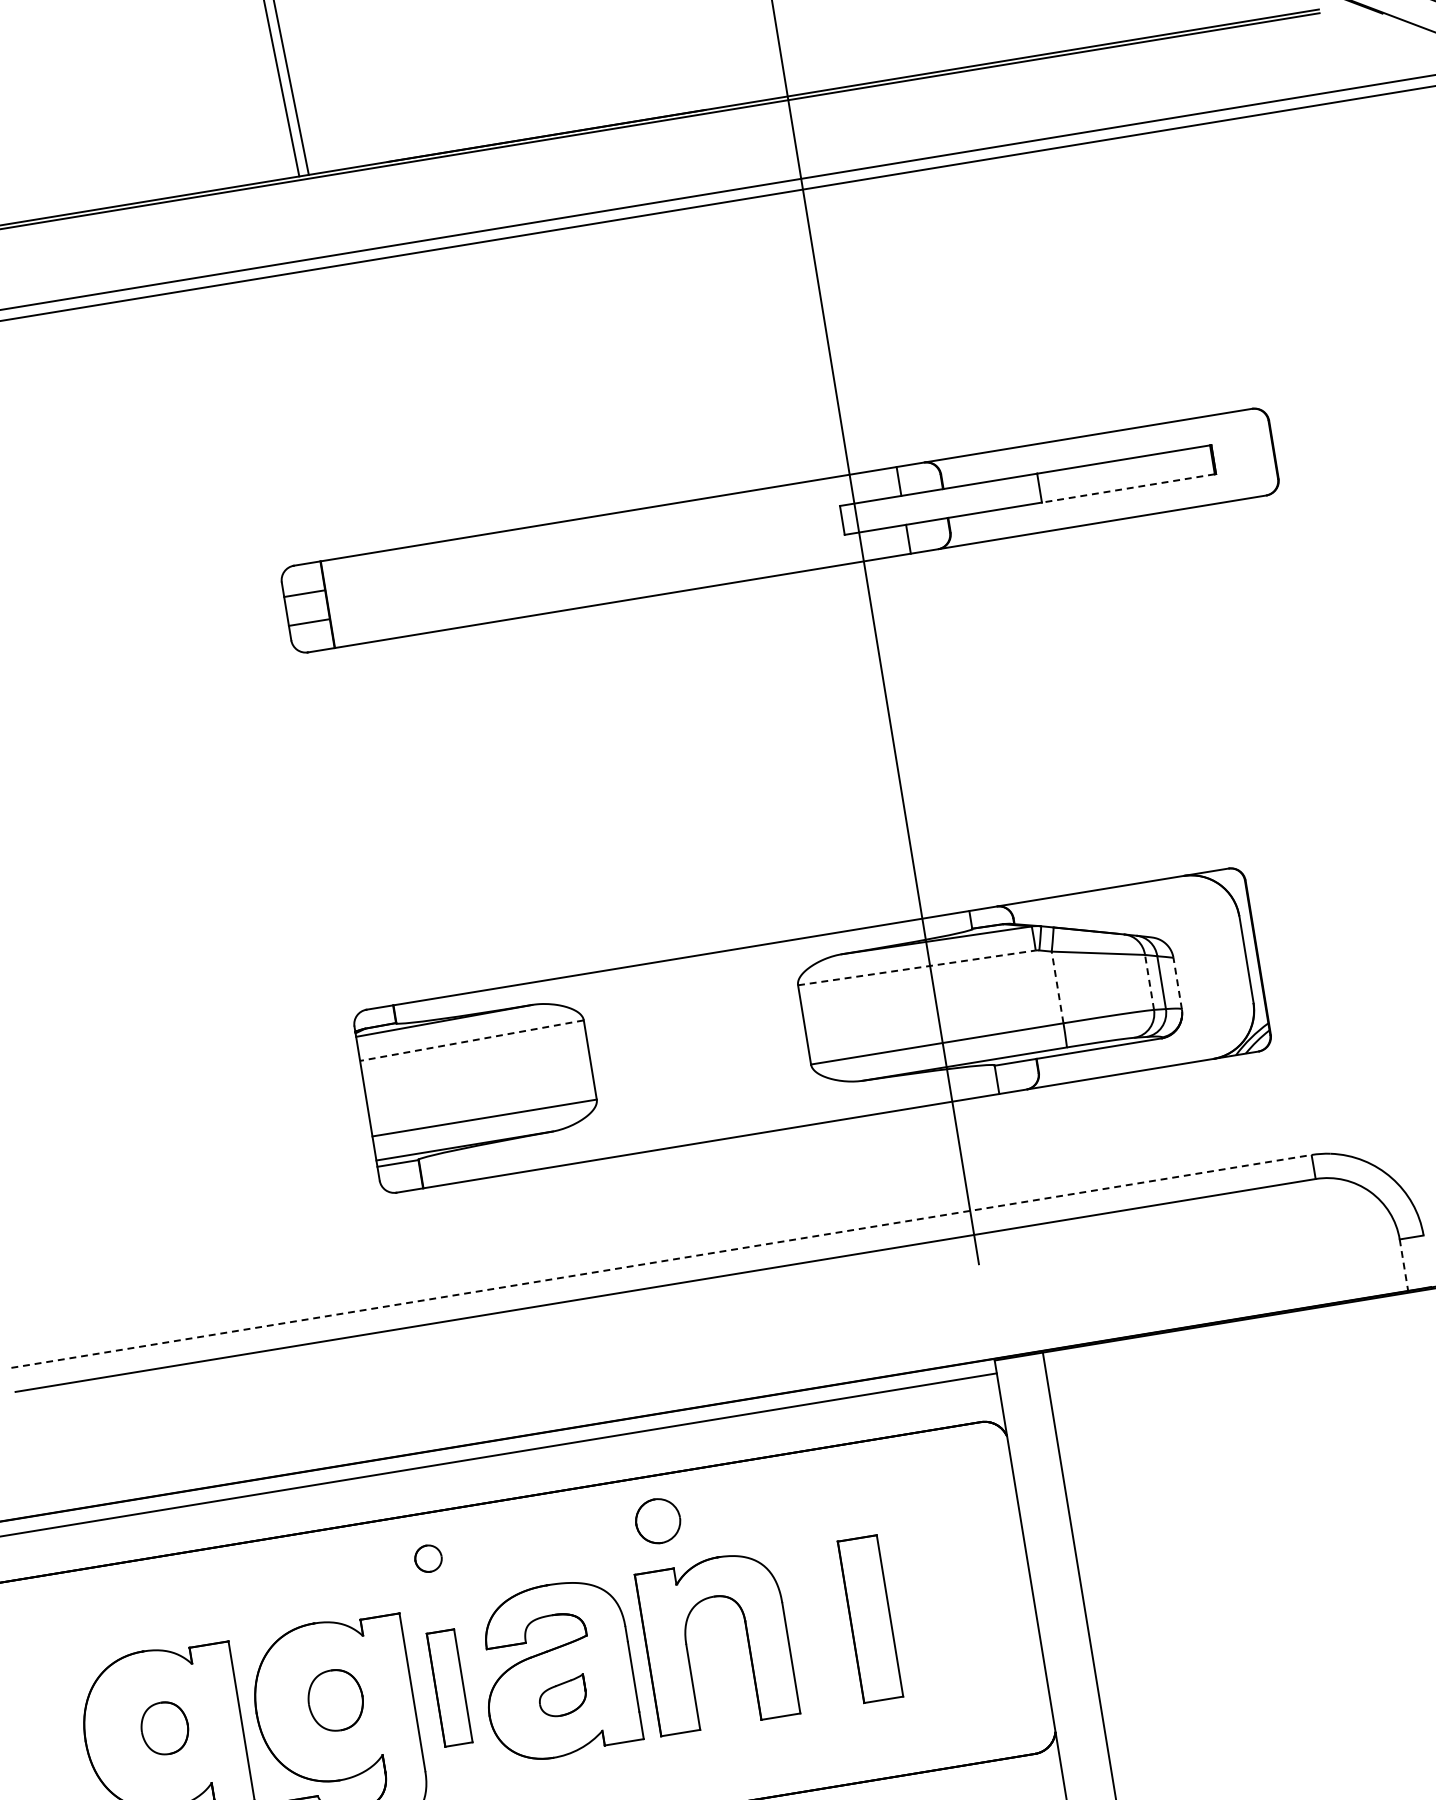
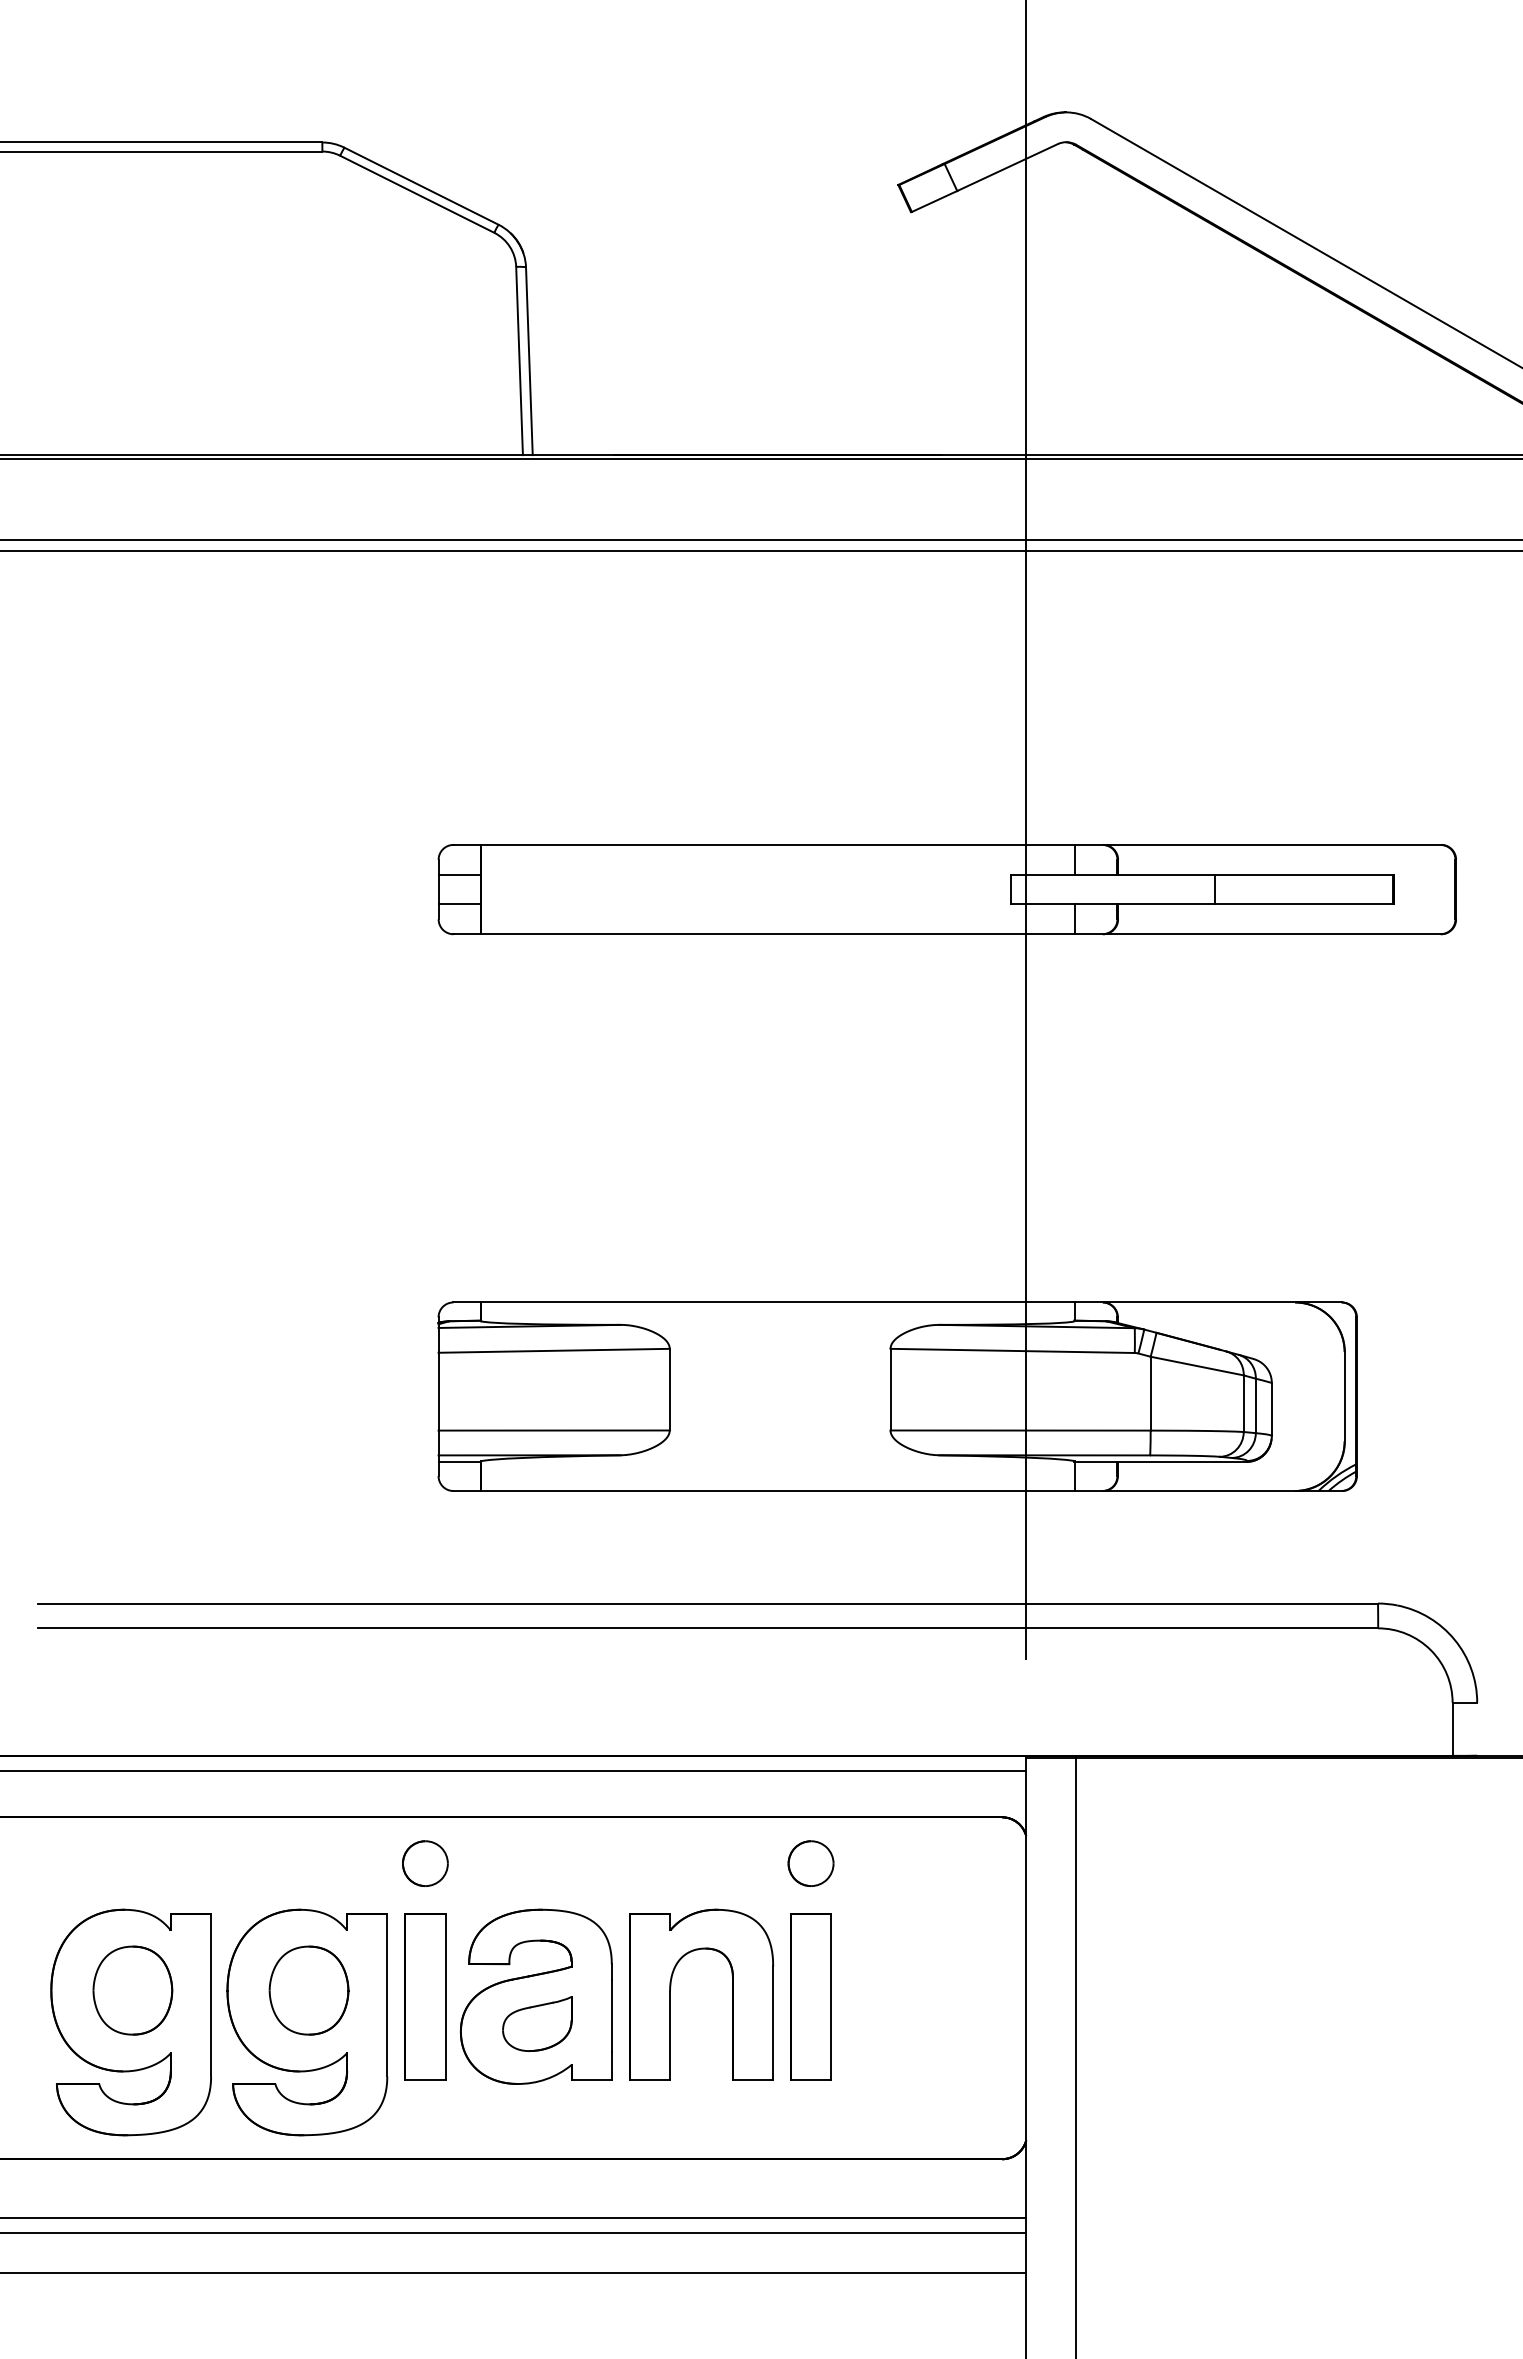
line: (1128, 488) -> (1303, 904), dashed -> solid
line: (917, 967) -> (1013, 1350), dashed -> solid
line: (1149, 982) -> (1243, 1403), dashed -> solid
line: (1177, 983) -> (1271, 1409), dashed -> solid
line: (1057, 987) -> (1150, 1393), dashed -> solid
line: (472, 1040) -> (554, 1350), dashed -> solid
line: (661, 1261) -> (708, 1603), dashed -> solid
line: (1403, 1265) -> (1452, 1729), dashed -> solid
part: (657, 1521) -> (810, 1863), moved
part: (428, 1558) -> (425, 1863), size x1.67
part: (869, 1618) -> (810, 1996), moved
part: (449, 1687) -> (425, 1996), size x1.43
part: (562, 1696) -> (537, 2023), size x1.43
part: (335, 1700) -> (308, 1990), size x1.43
part: (164, 1728) -> (132, 1990), size x1.67

